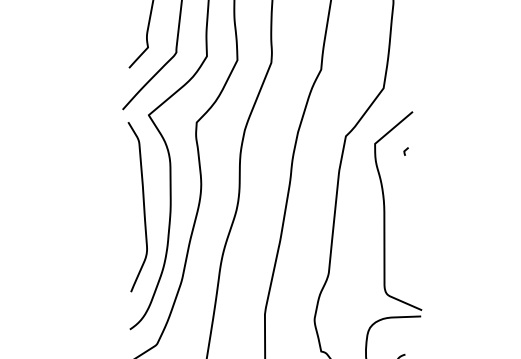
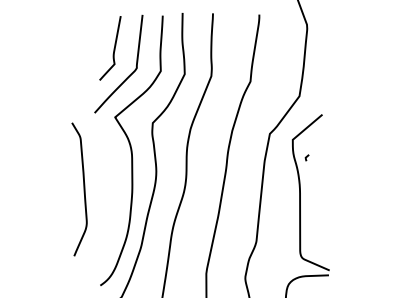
curve: (405, 151) -> (306, 157), moved
curve: (142, 207) -> (83, 189), moved

